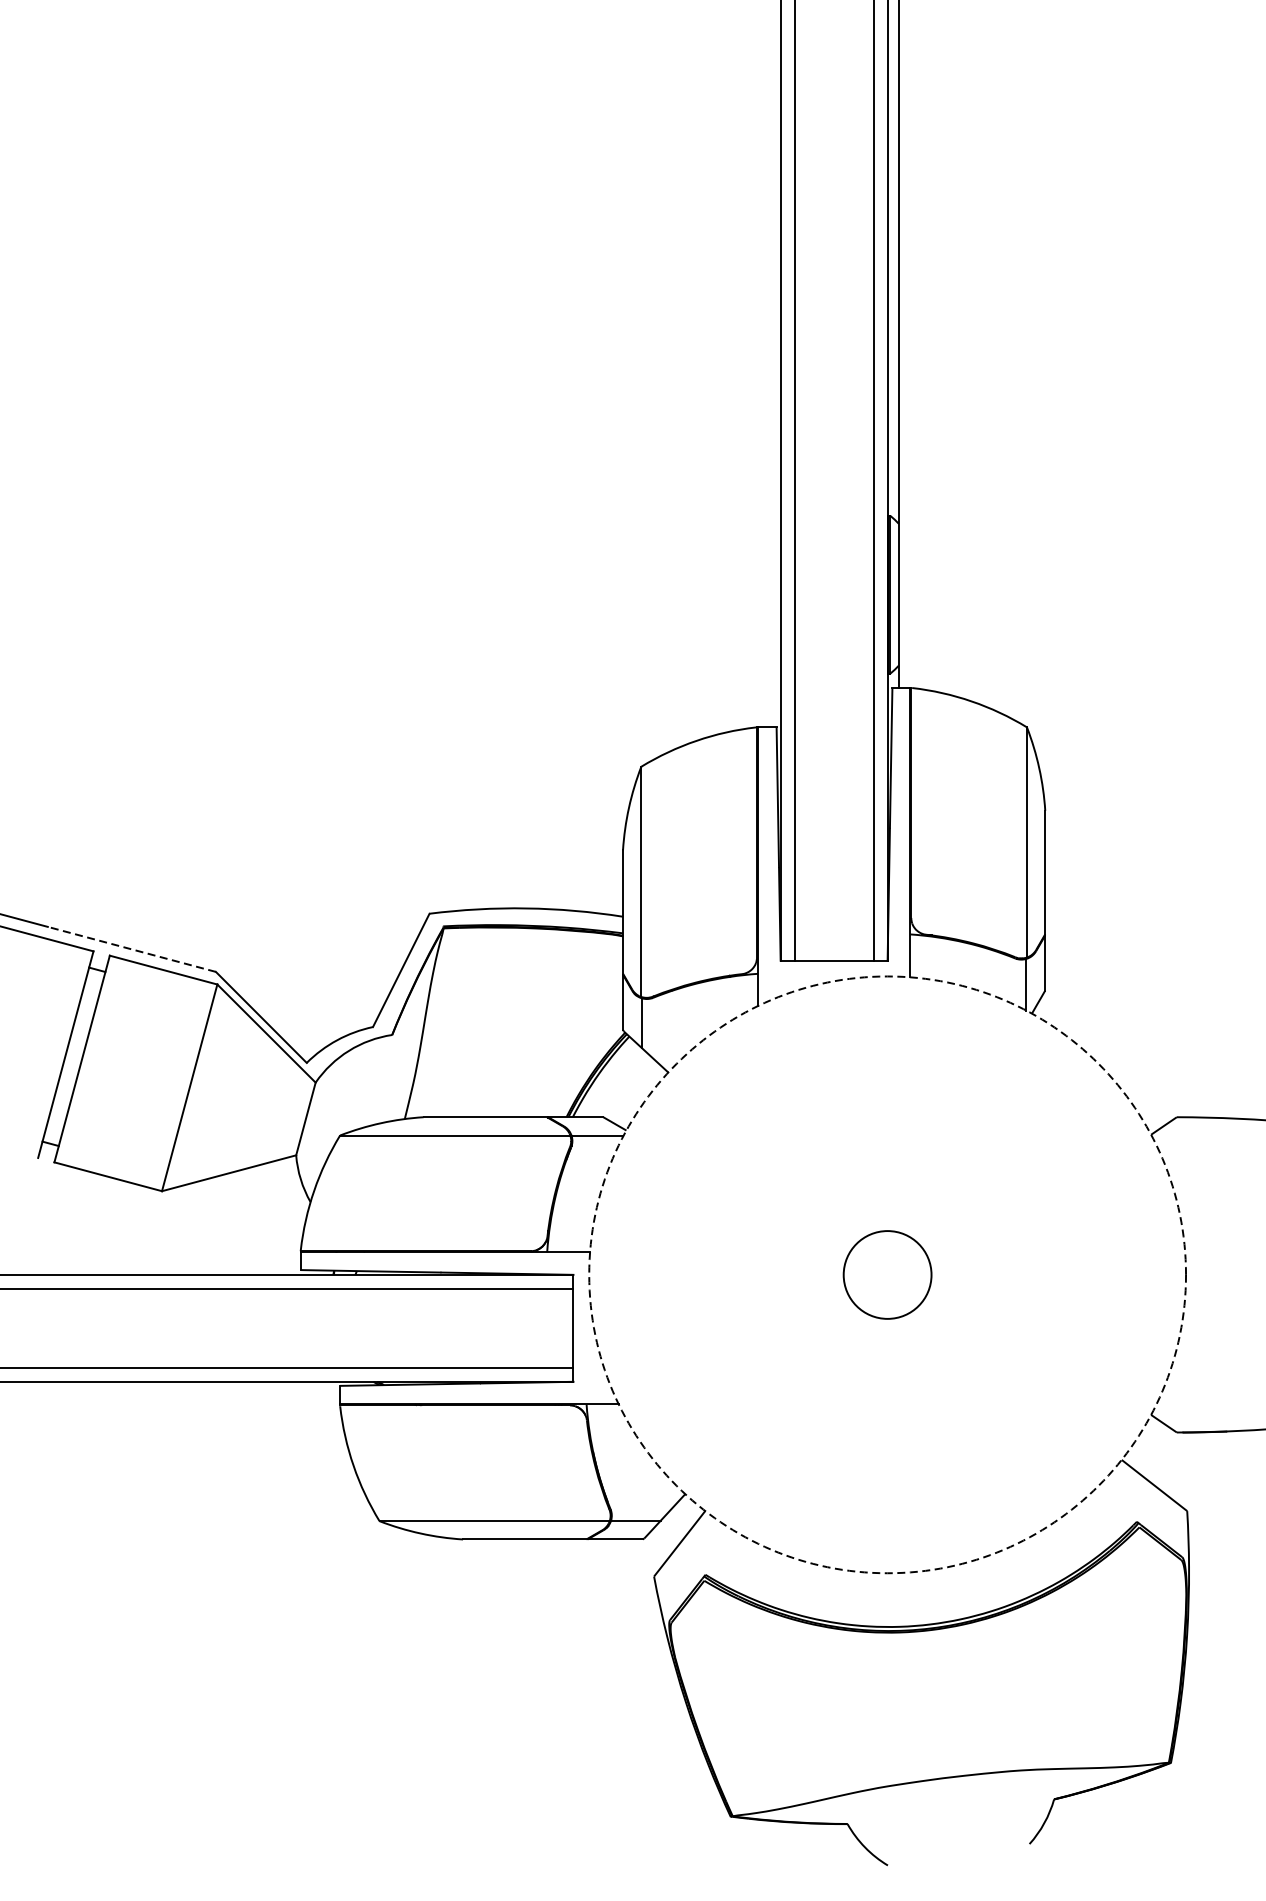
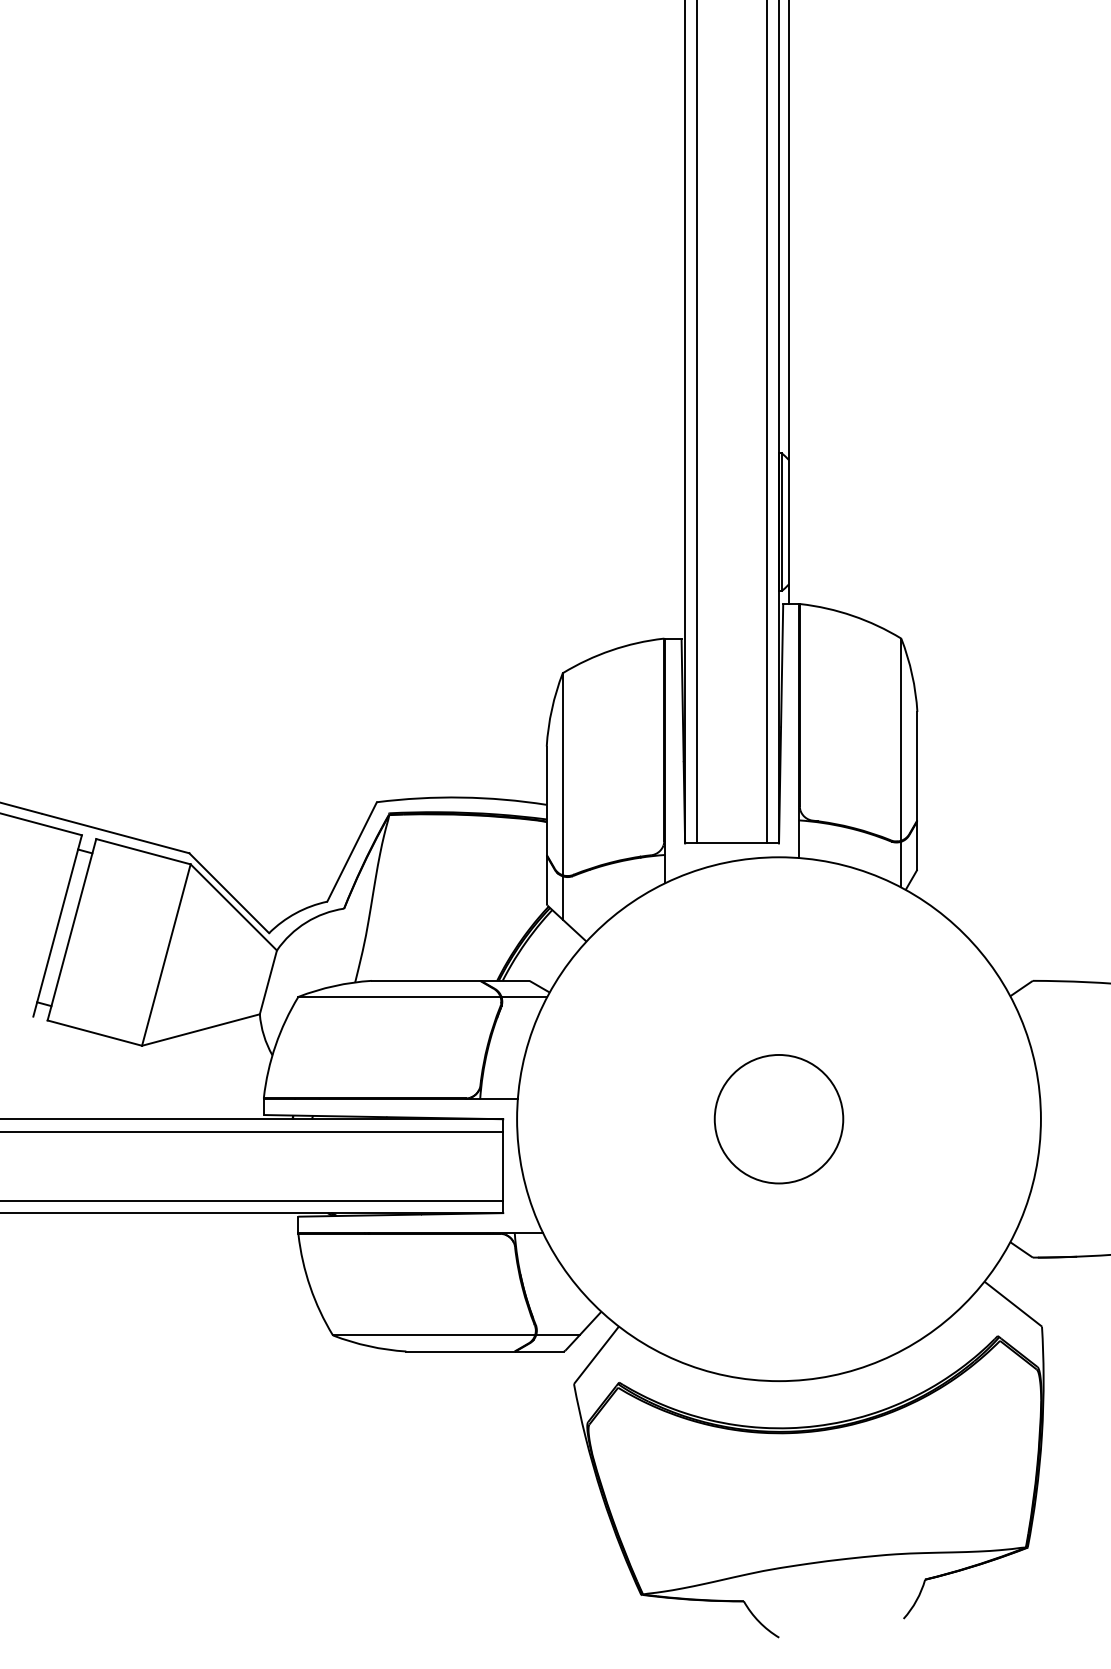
line: (132, 949) -> (116, 833), dashed -> solid
circle: (887, 1275) -> (778, 1119), dashed -> solid
circle: (887, 1275) -> (778, 1119), size x1.67

